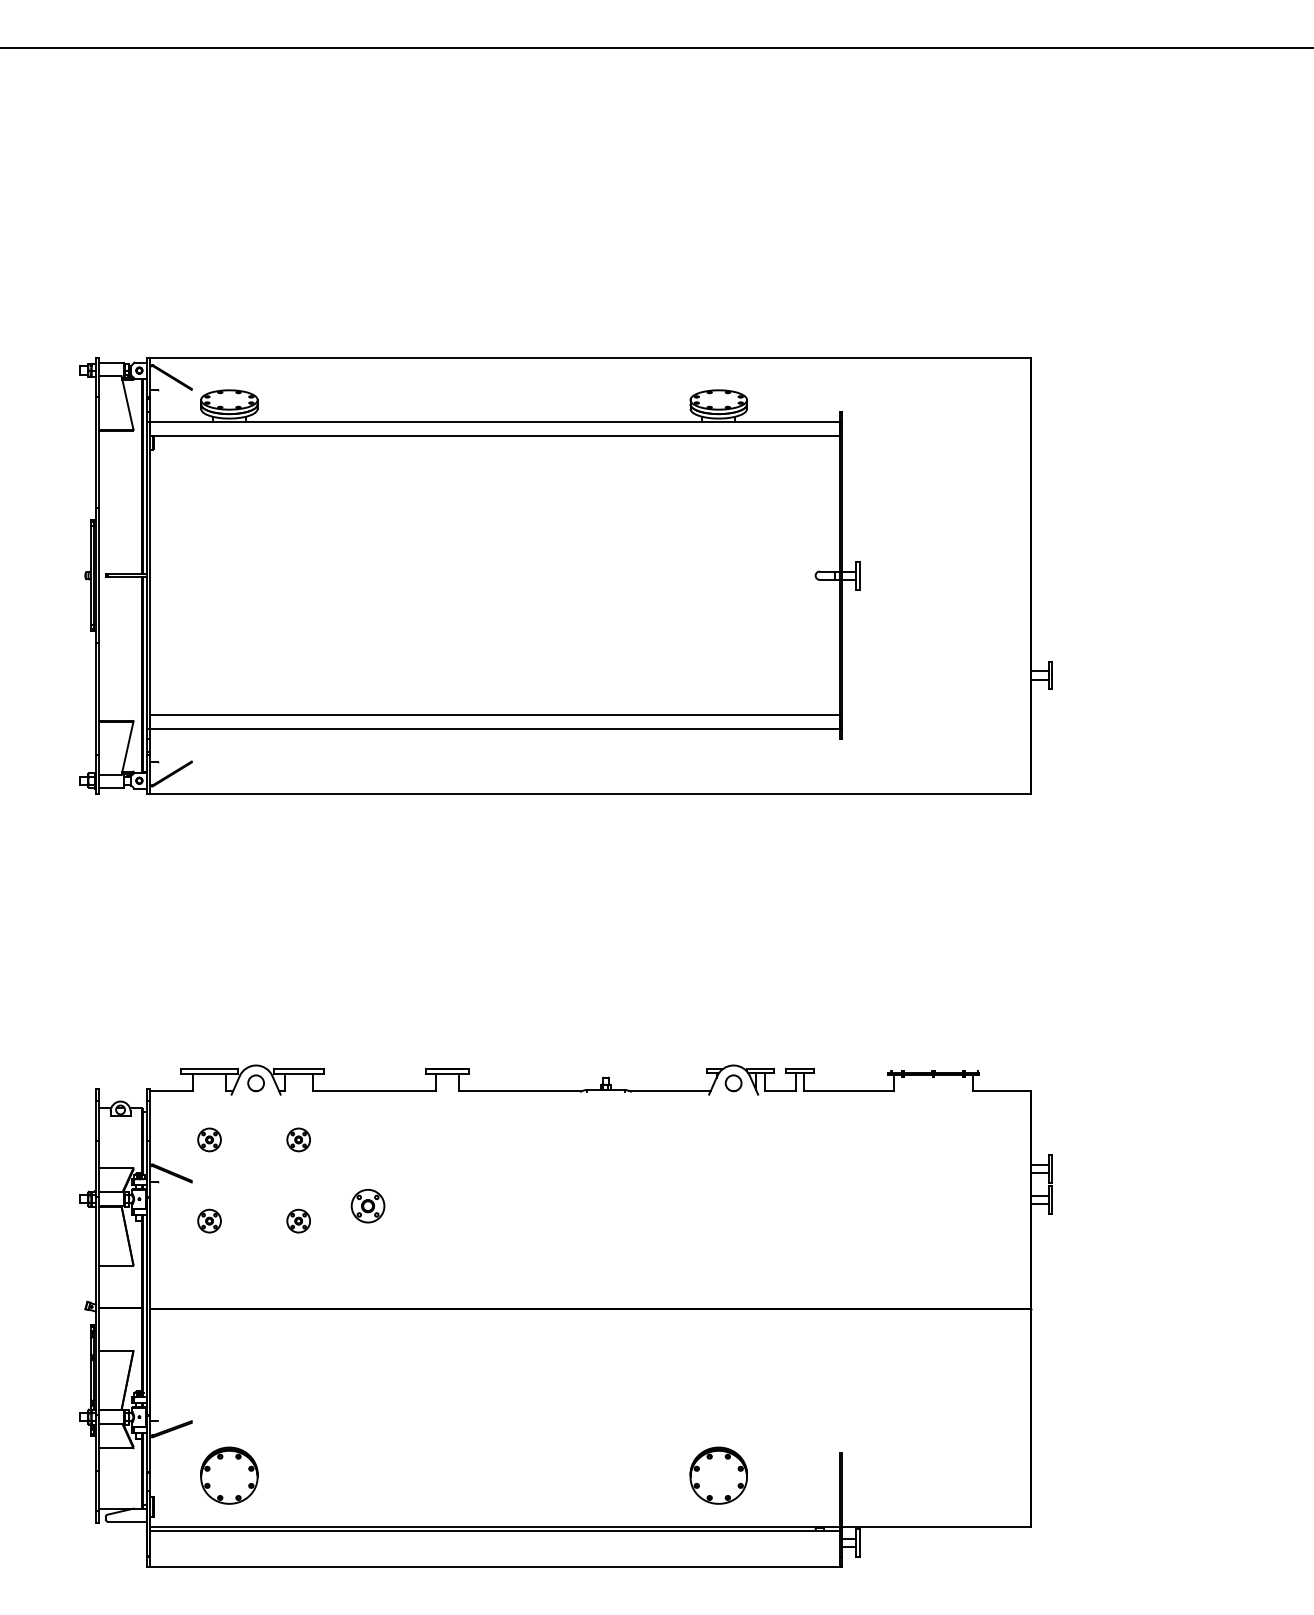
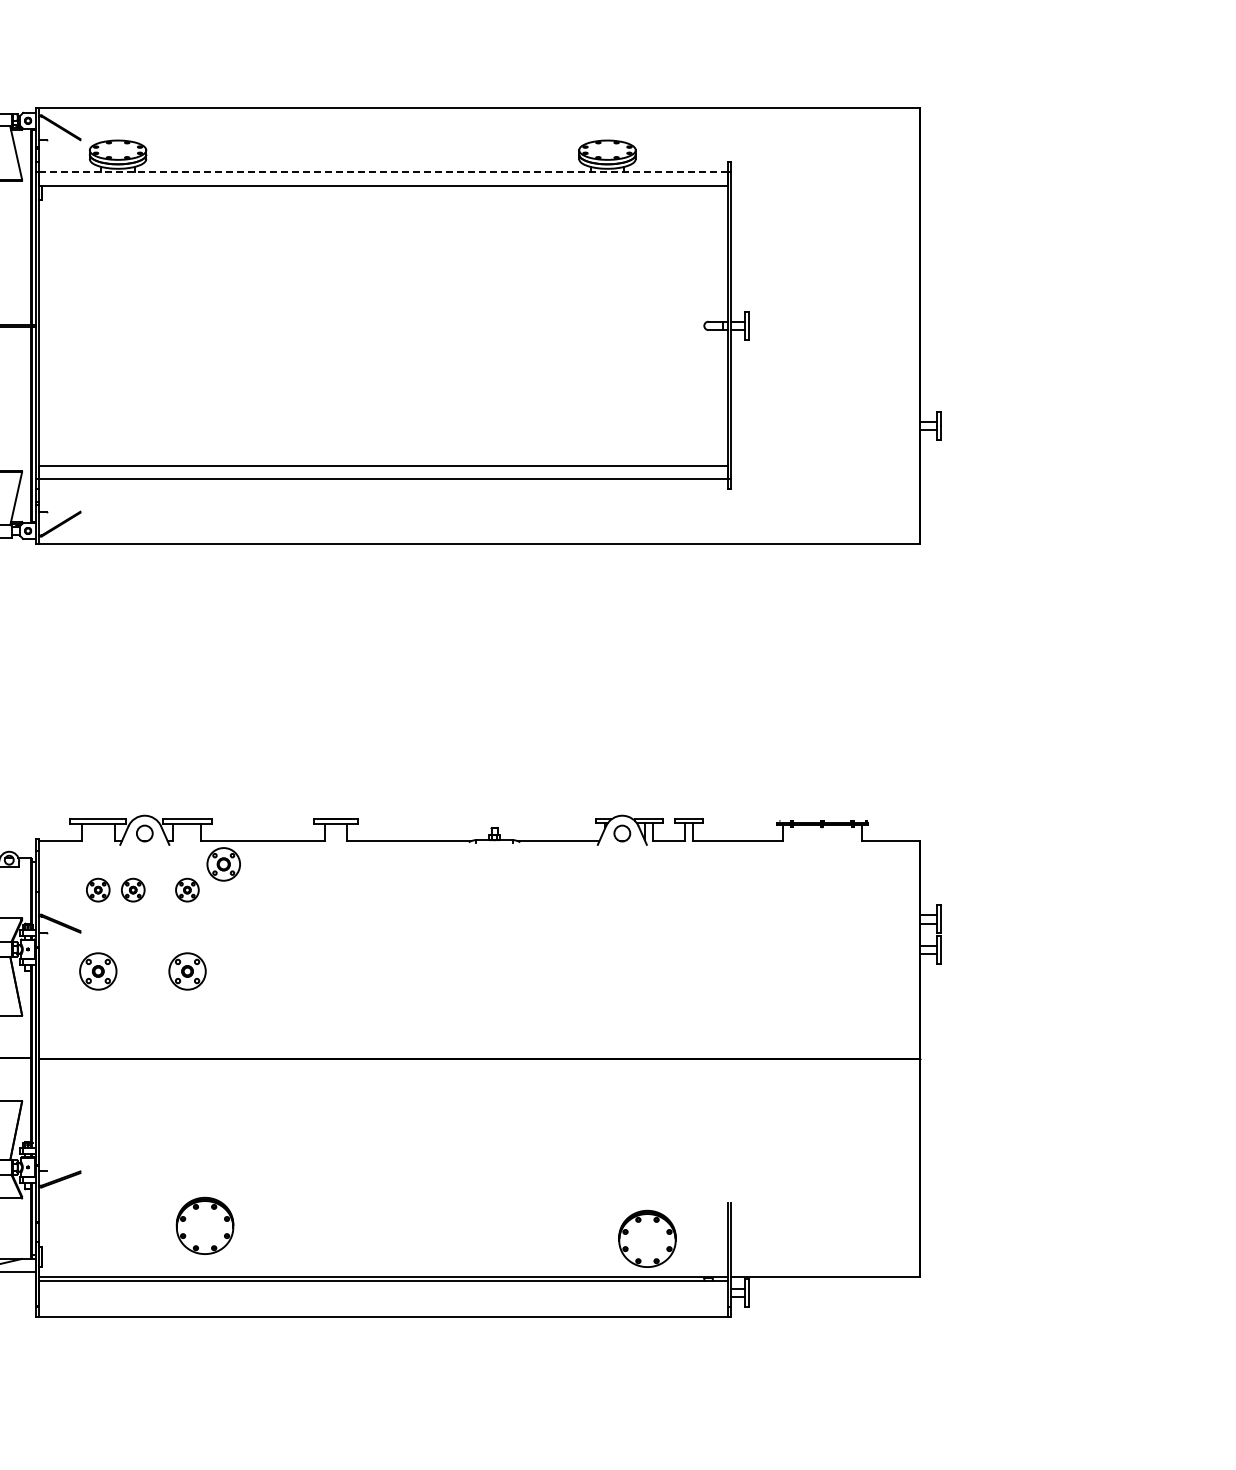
line: (494, 422) -> (383, 172), solid -> dashed
part: (244, 1139) -> (133, 889), added
part: (367, 1206) -> (223, 864), moved
part: (209, 1220) -> (98, 970), size x1.6
part: (298, 1220) -> (187, 970), size x1.6
part: (229, 1475) -> (205, 1225), moved
part: (718, 1475) -> (647, 1238), moved

